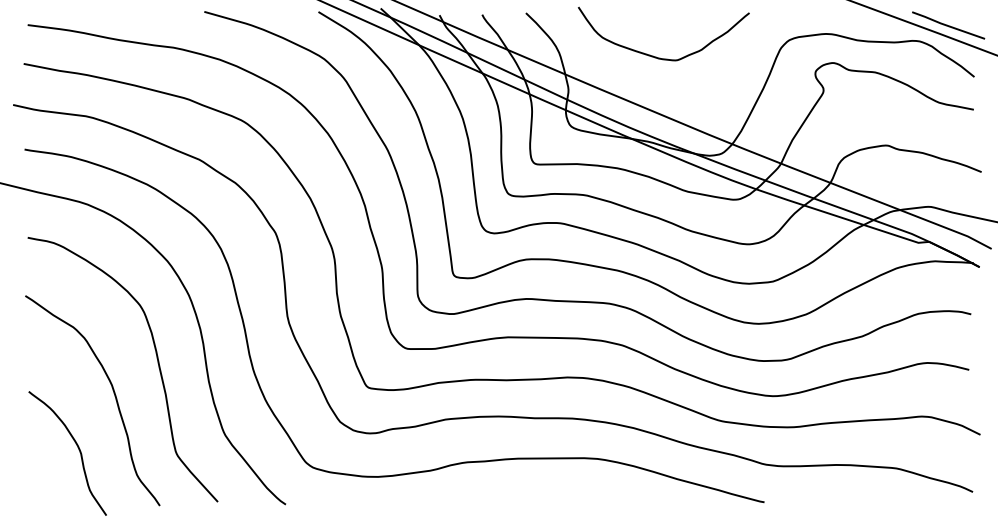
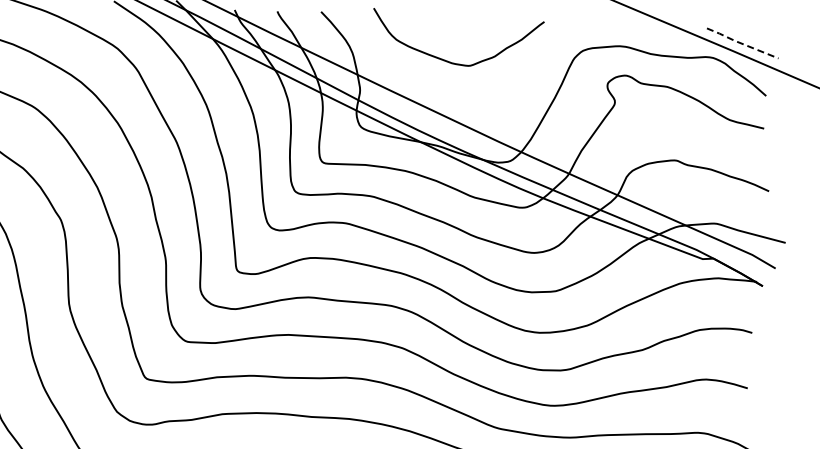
line: (947, 25) -> (741, 43), solid -> dashed

